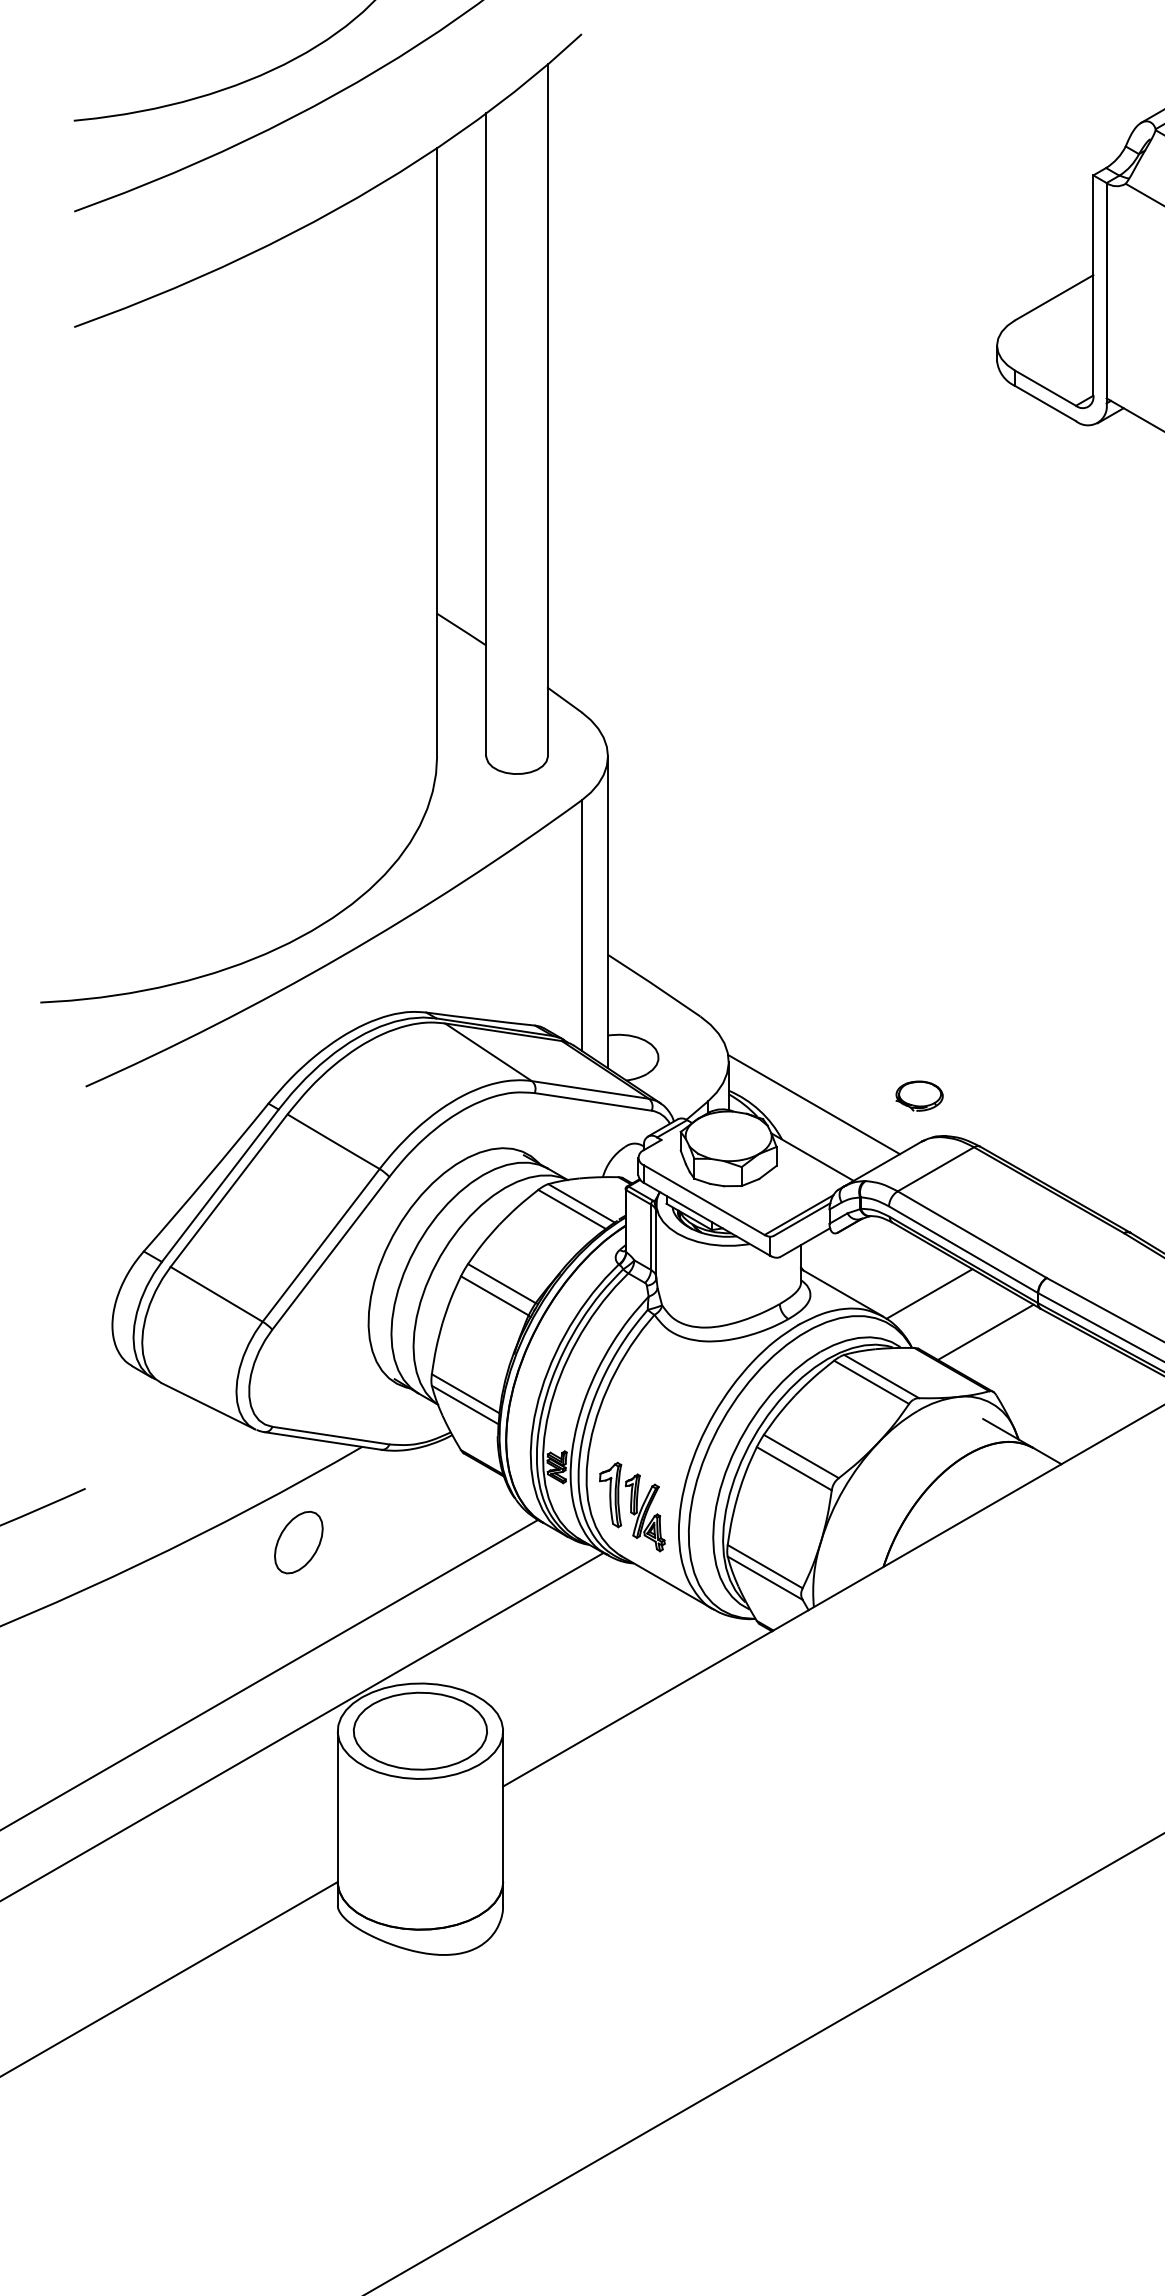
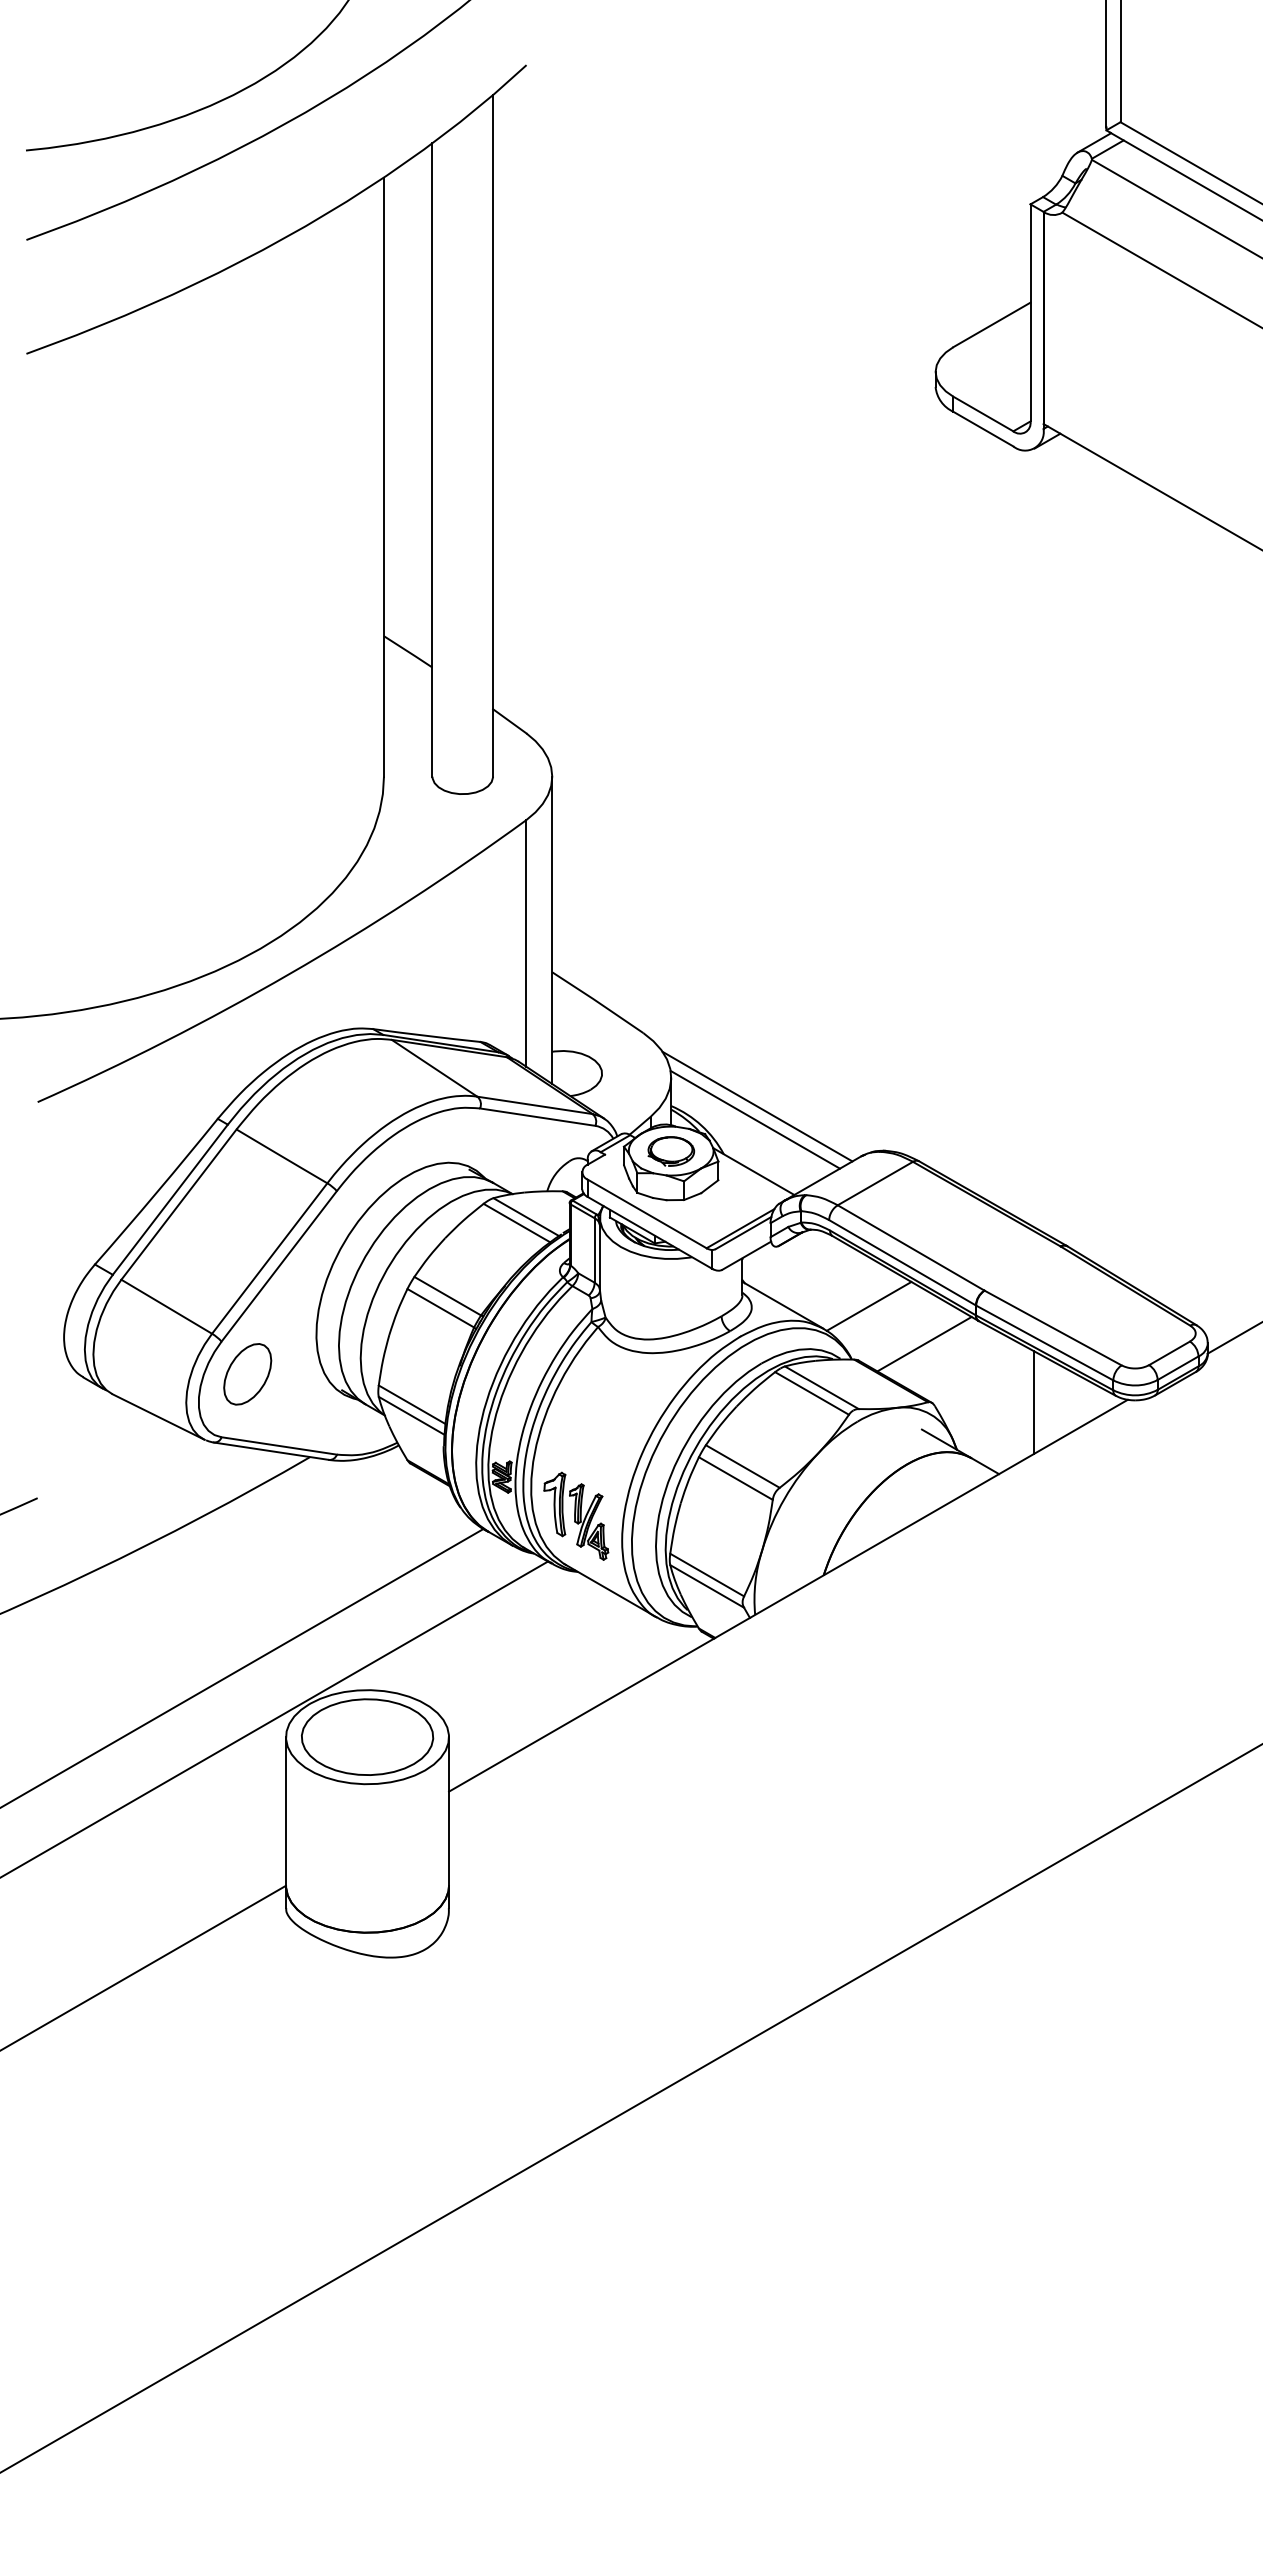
line: (816, 1091) -> (757, 1106), added
part: (919, 1096) -> (671, 1151), moved
line: (1097, 1391) -> (1034, 1402), added
part: (298, 1542) -> (247, 1374), moved

